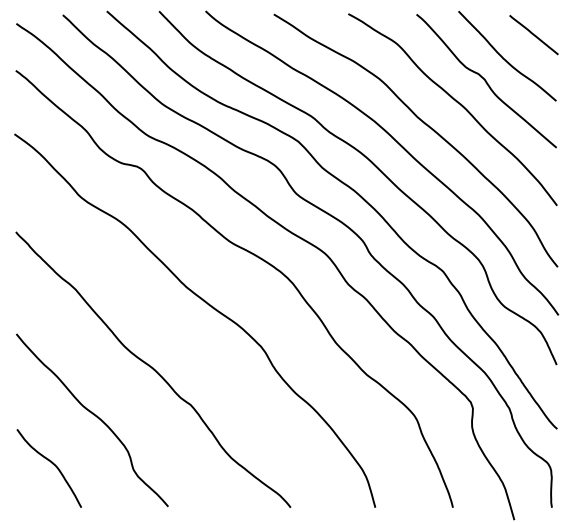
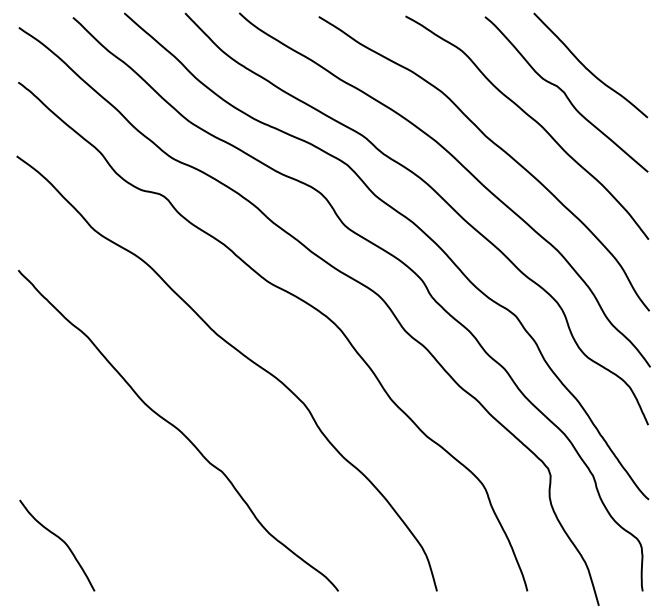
line: (533, 34) -> (621, 40), removed
curve: (95, 416) -> (111, 485), removed

